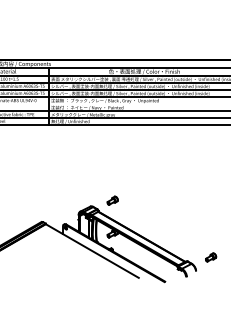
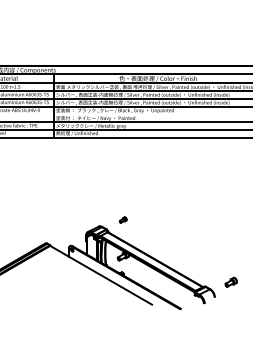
part: (111, 200) -> (122, 219), size x0.6

